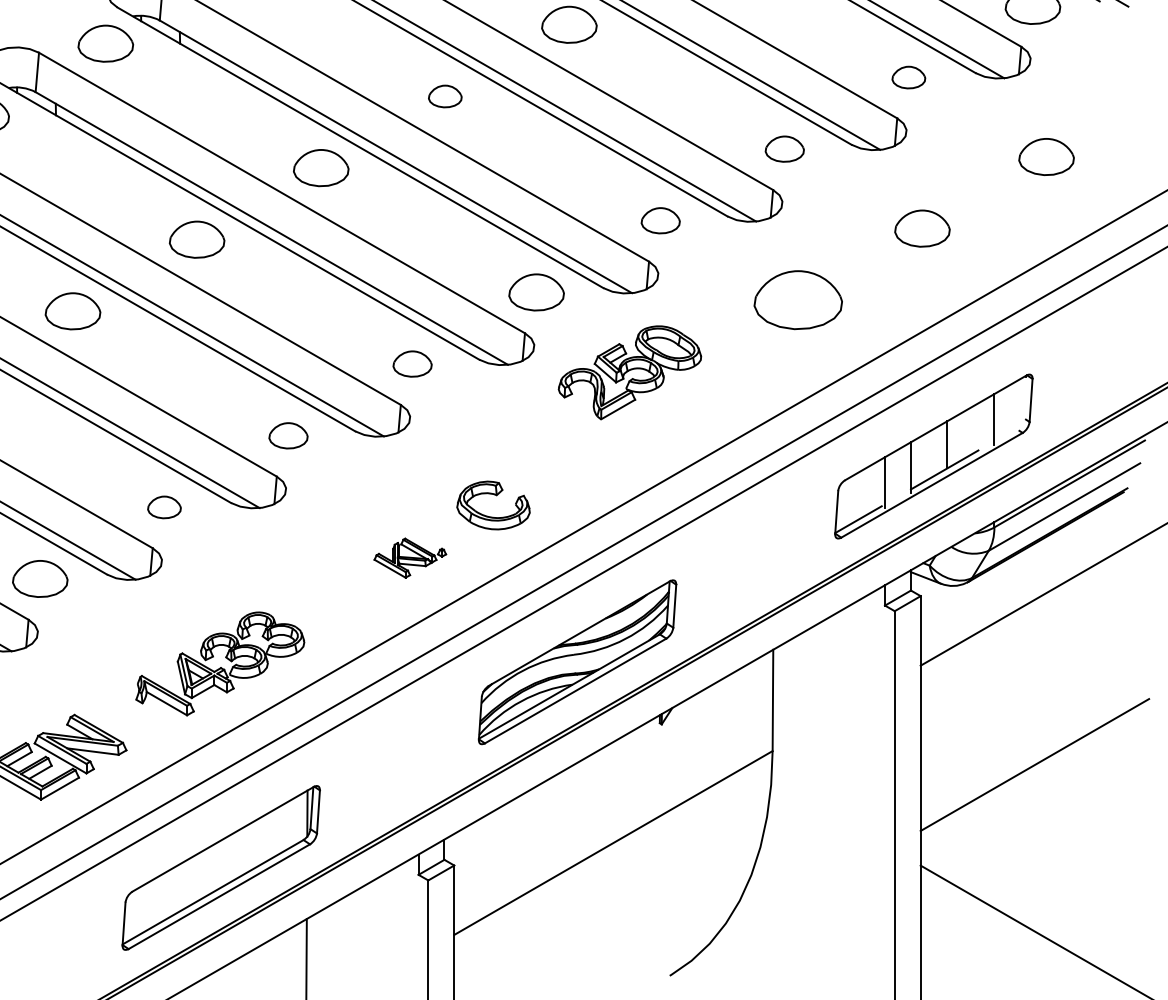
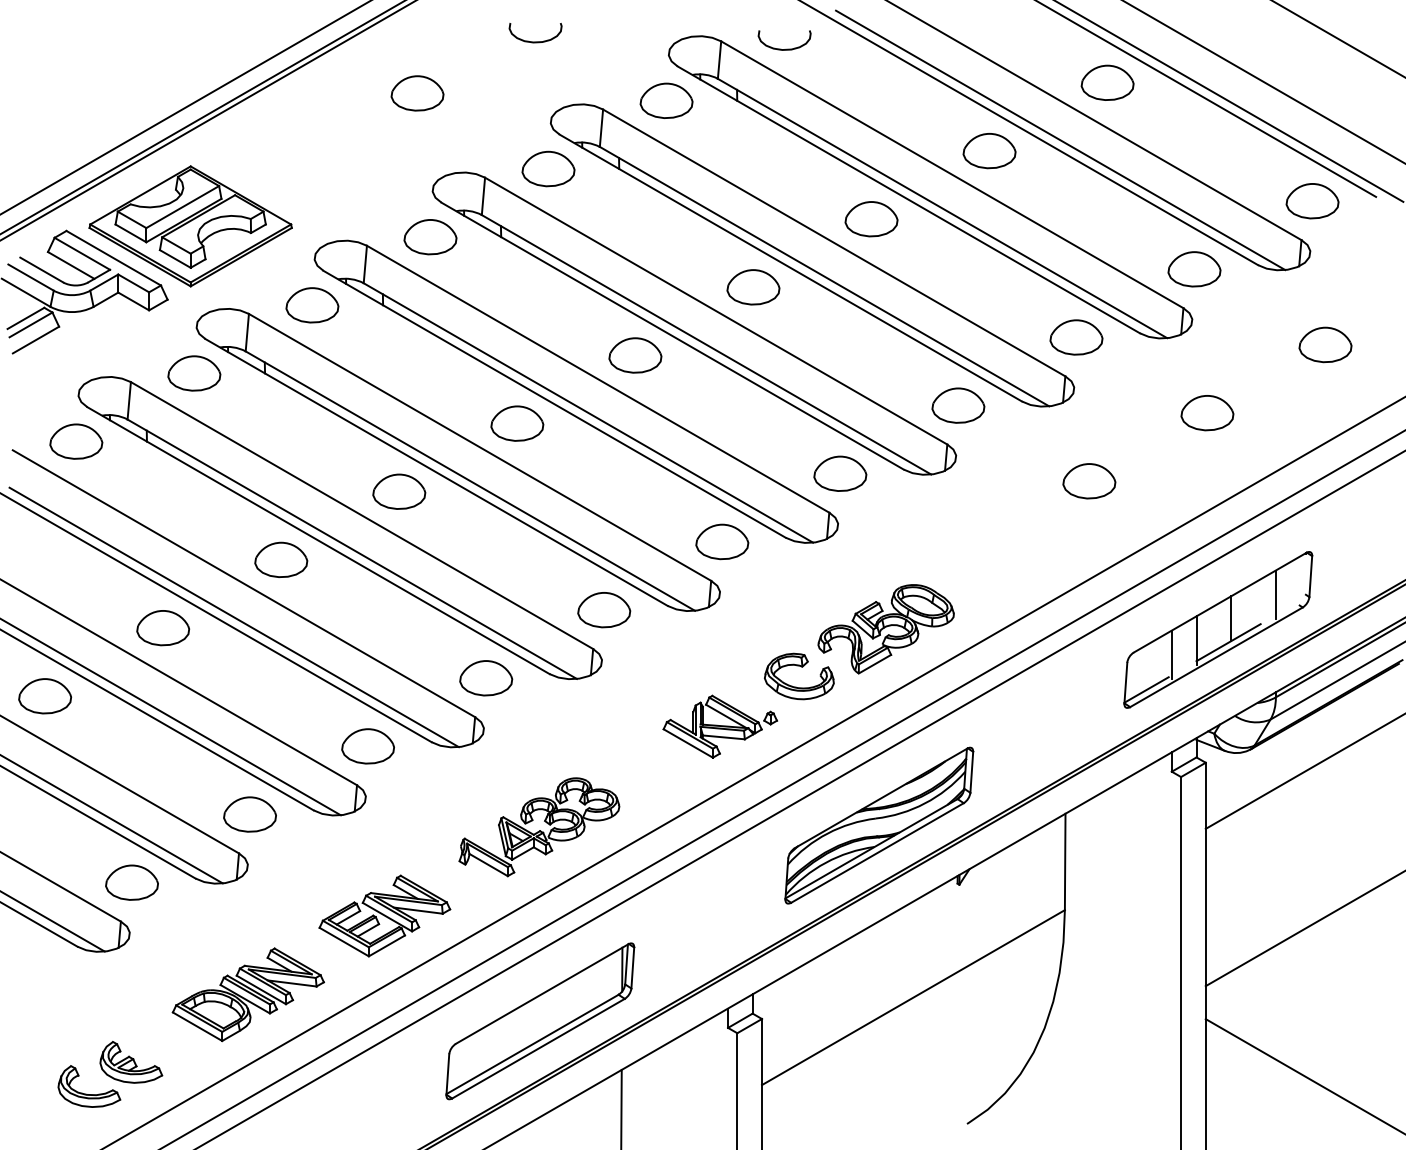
part: (908, 77) -> (1194, 269), size x1.67
part: (445, 96) -> (753, 287), size x1.67
part: (784, 149) -> (1076, 337), size x1.43
part: (660, 220) -> (958, 405), size x1.43
part: (798, 300) -> (1089, 481), size x0.62
part: (412, 363) -> (722, 541), size x1.43
part: (629, 373) -> (885, 629), moved
part: (288, 436) -> (604, 610), size x1.43
part: (164, 507) -> (486, 678), size x1.67
part: (409, 558) -> (719, 726), size x1.67

